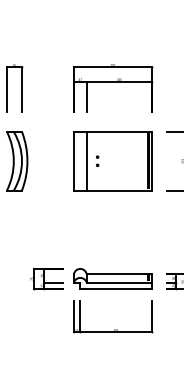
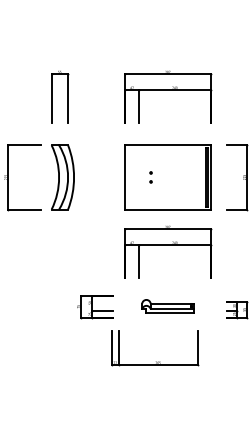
line: (87, 161) -> (139, 177), removed
part: (113, 228) -> (168, 251), added
part: (112, 278) -> (167, 306), size x0.6
part: (114, 329) -> (156, 361), moved

